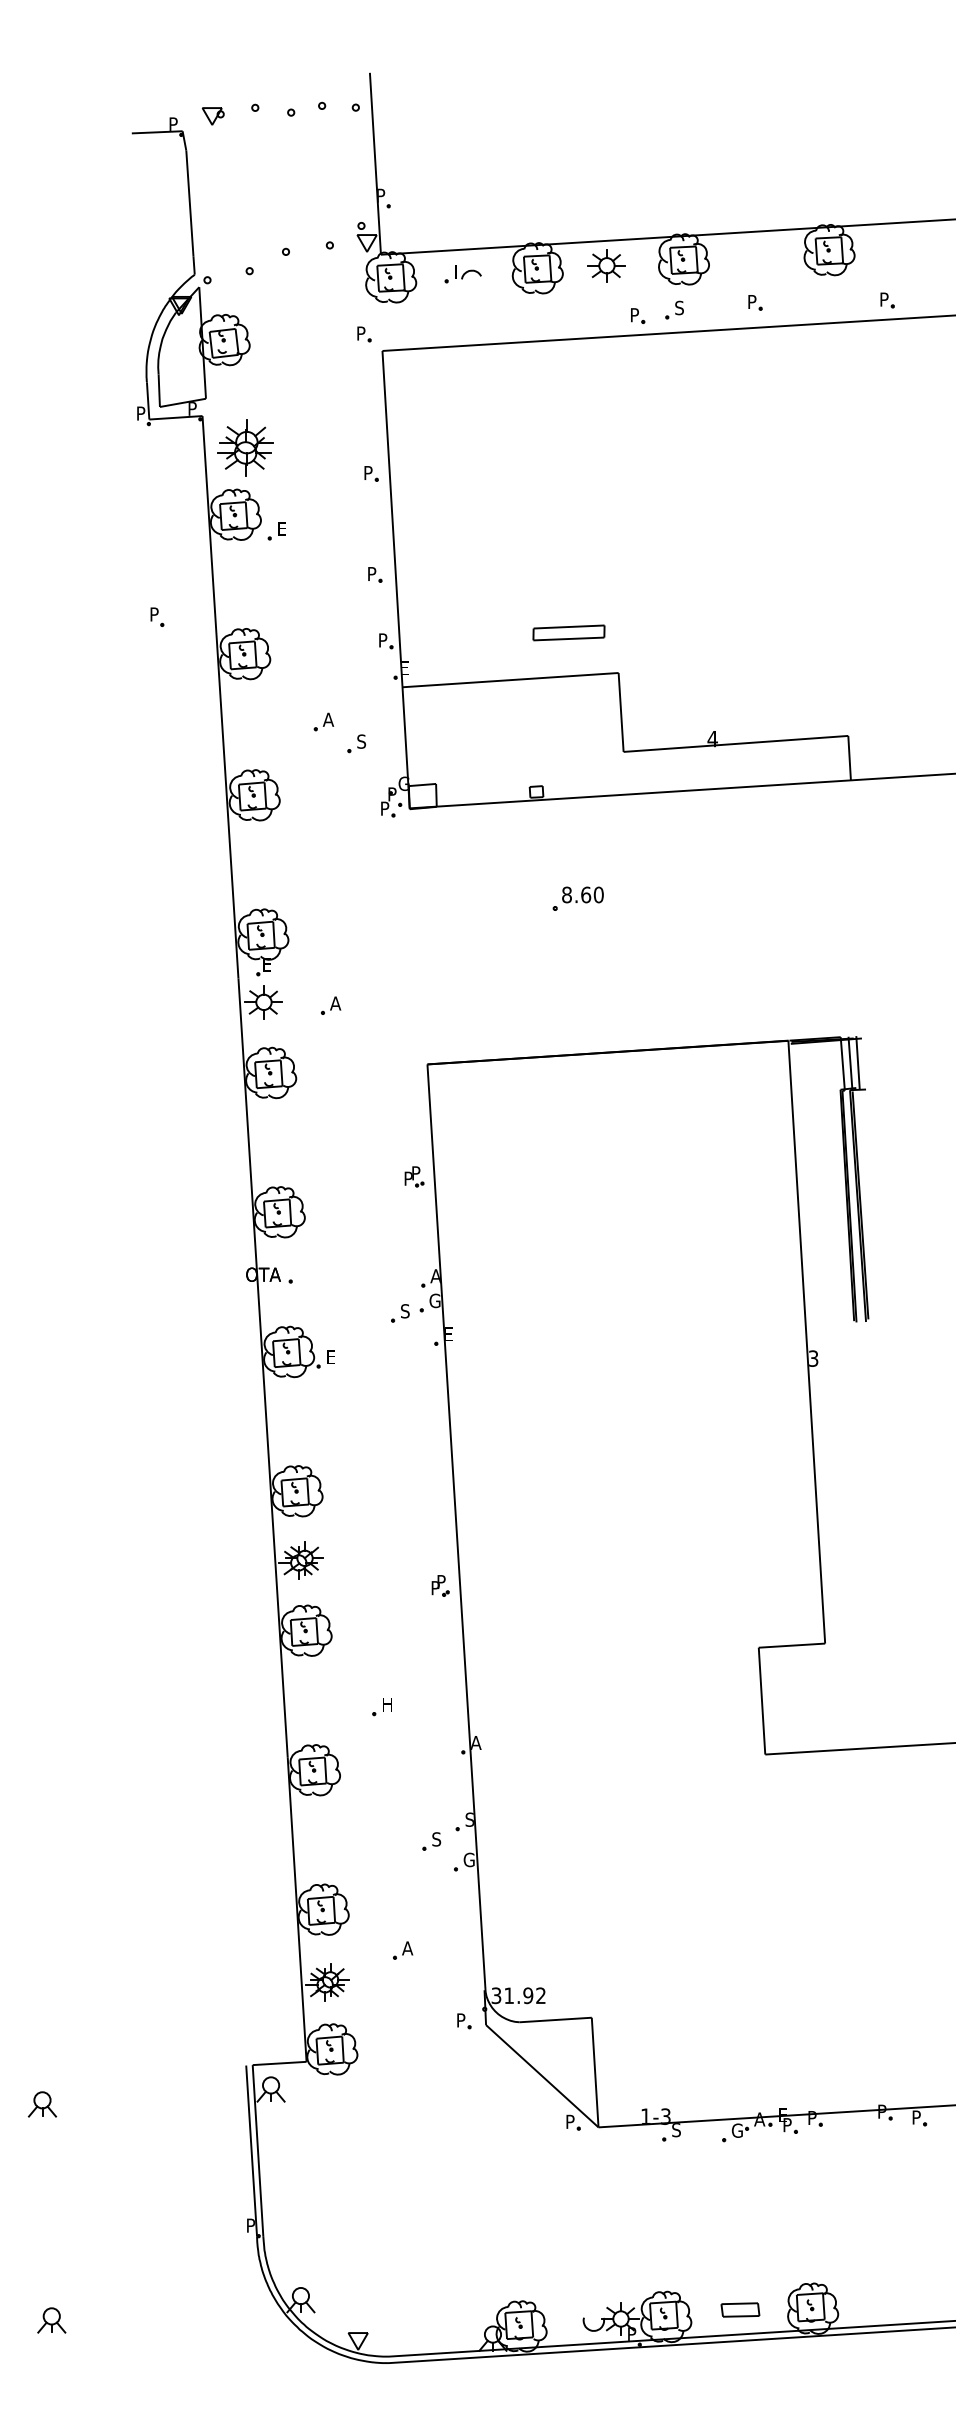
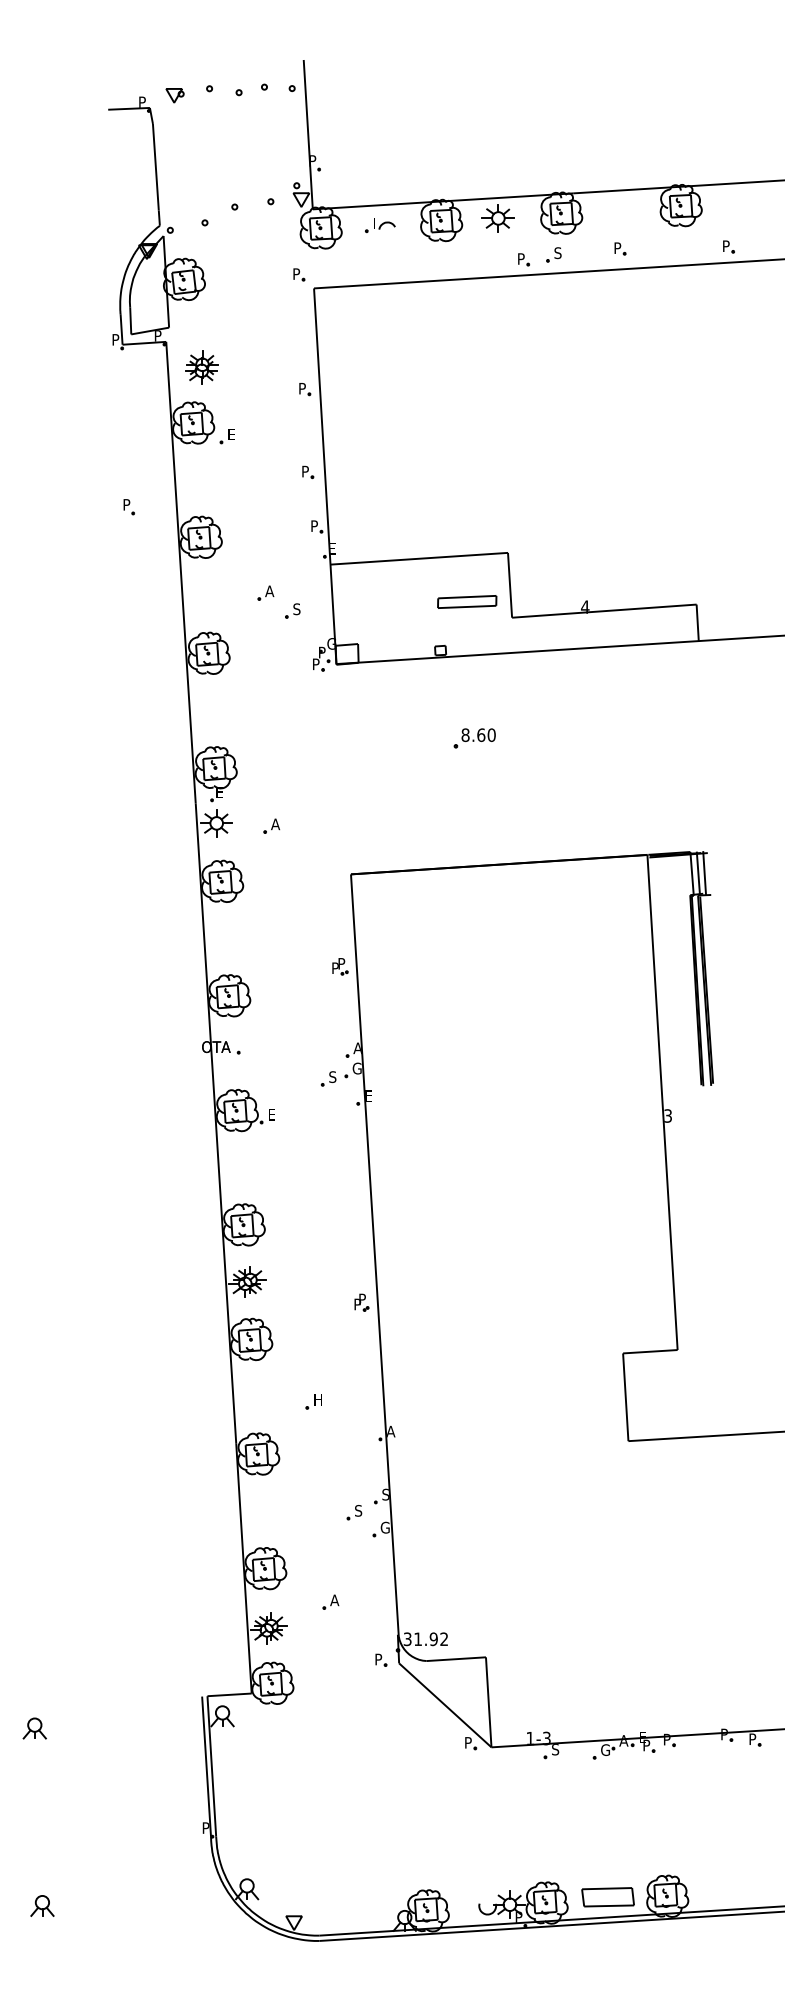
part: (245, 447) -> (201, 367), size x0.71
part: (569, 632) -> (467, 601), moved
part: (739, 2310) -> (607, 1897), size x1.67

